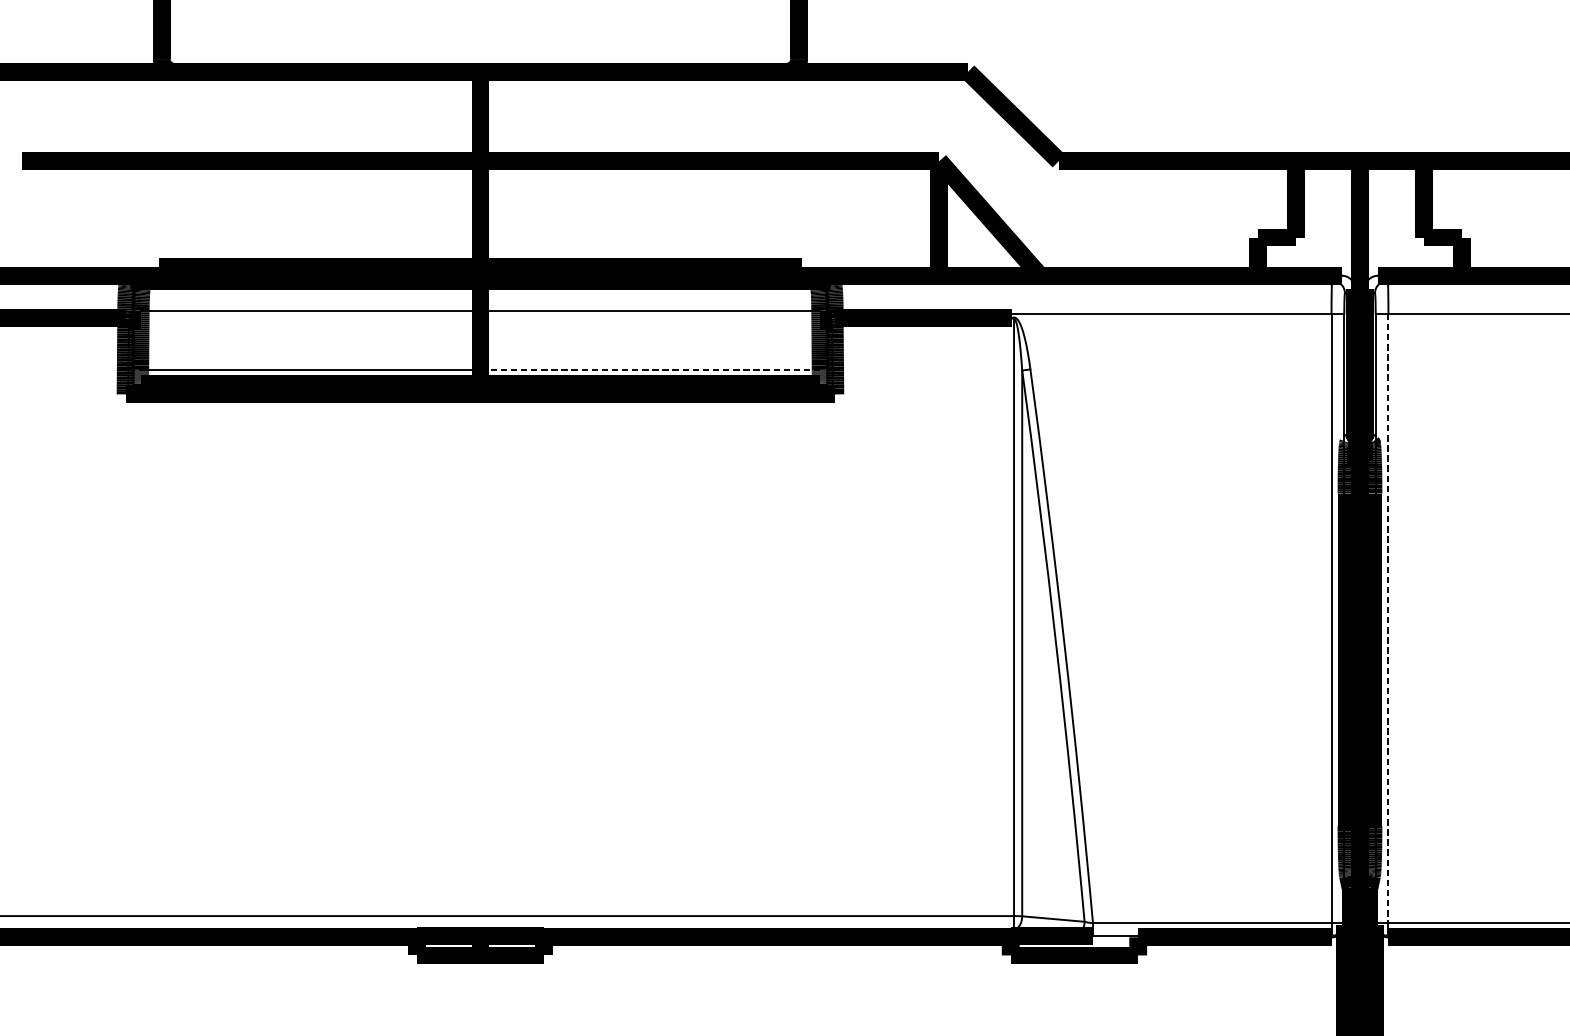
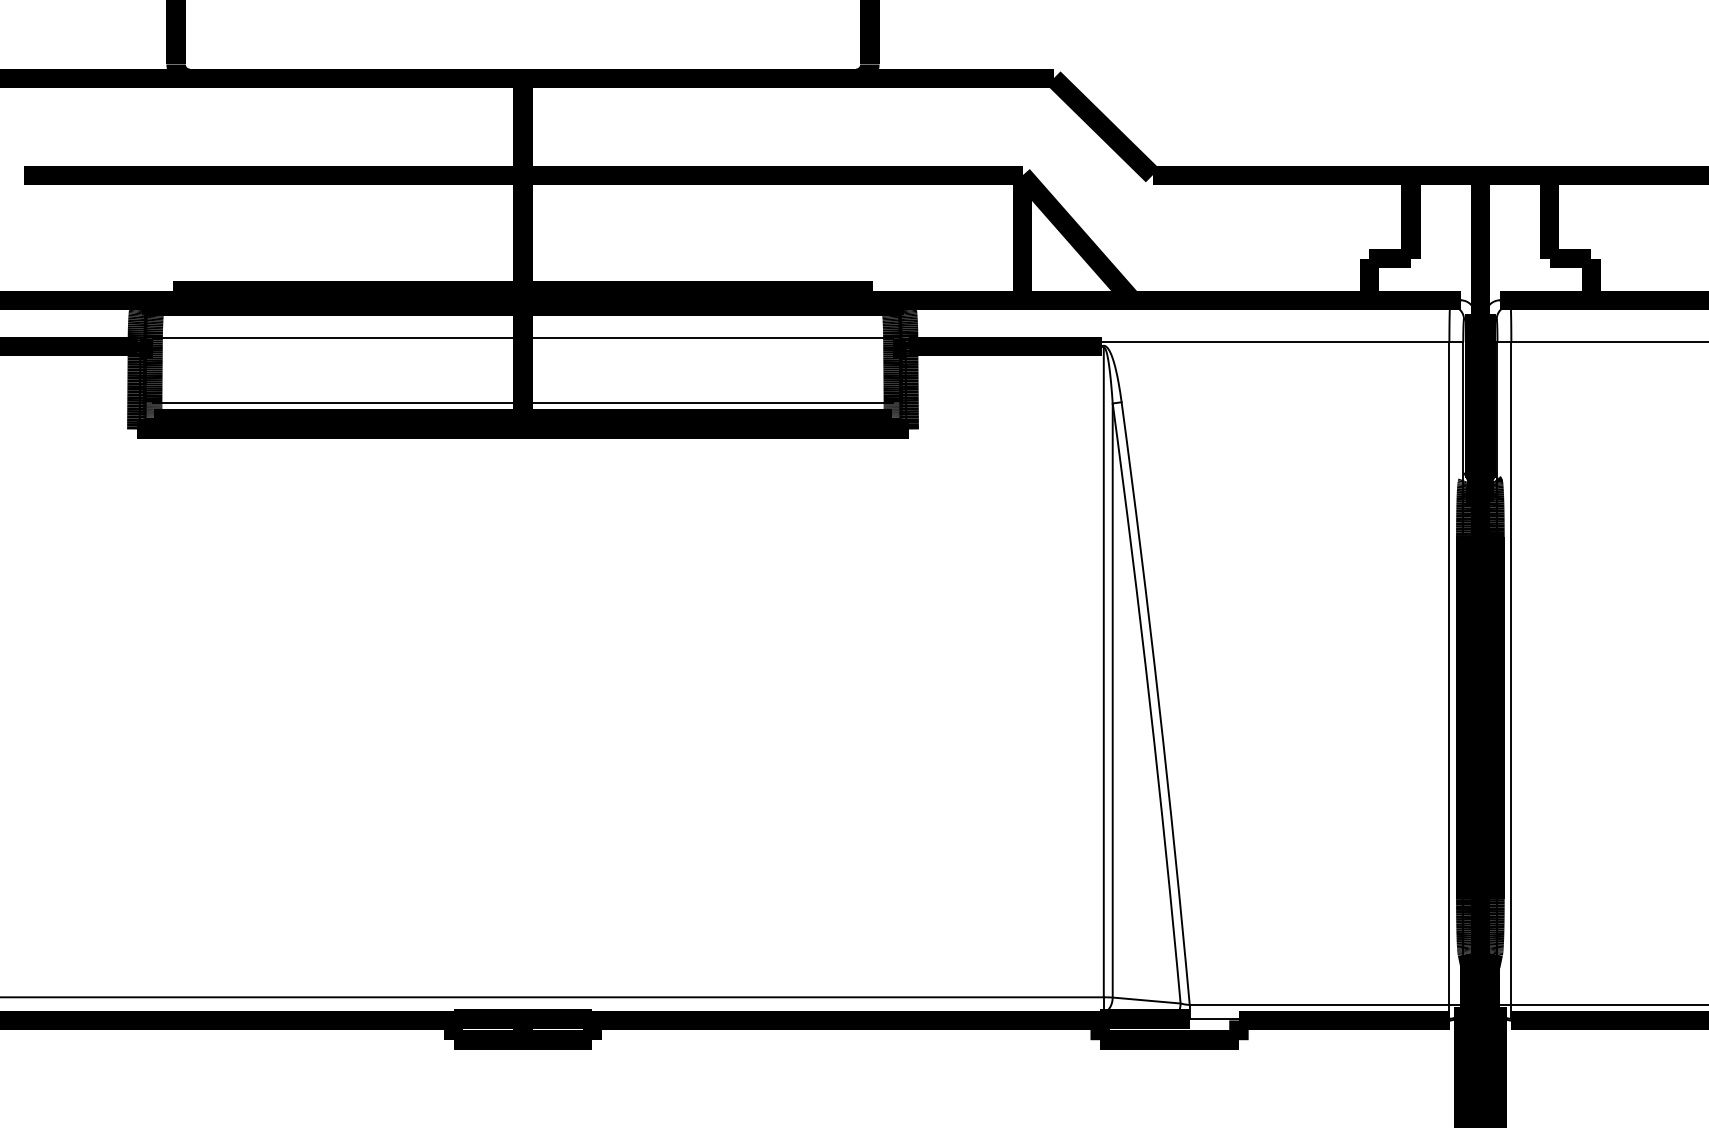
line: (650, 369) -> (708, 402), dashed -> solid
line: (1388, 618) -> (1511, 673), dashed -> solid

